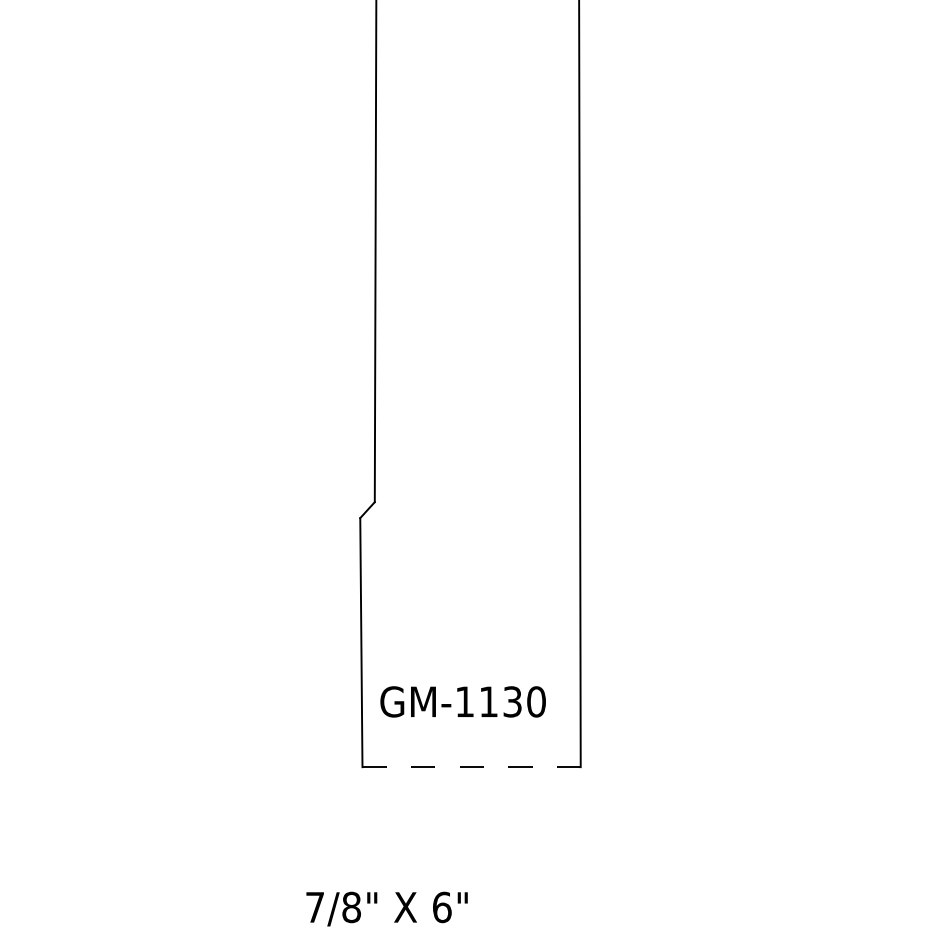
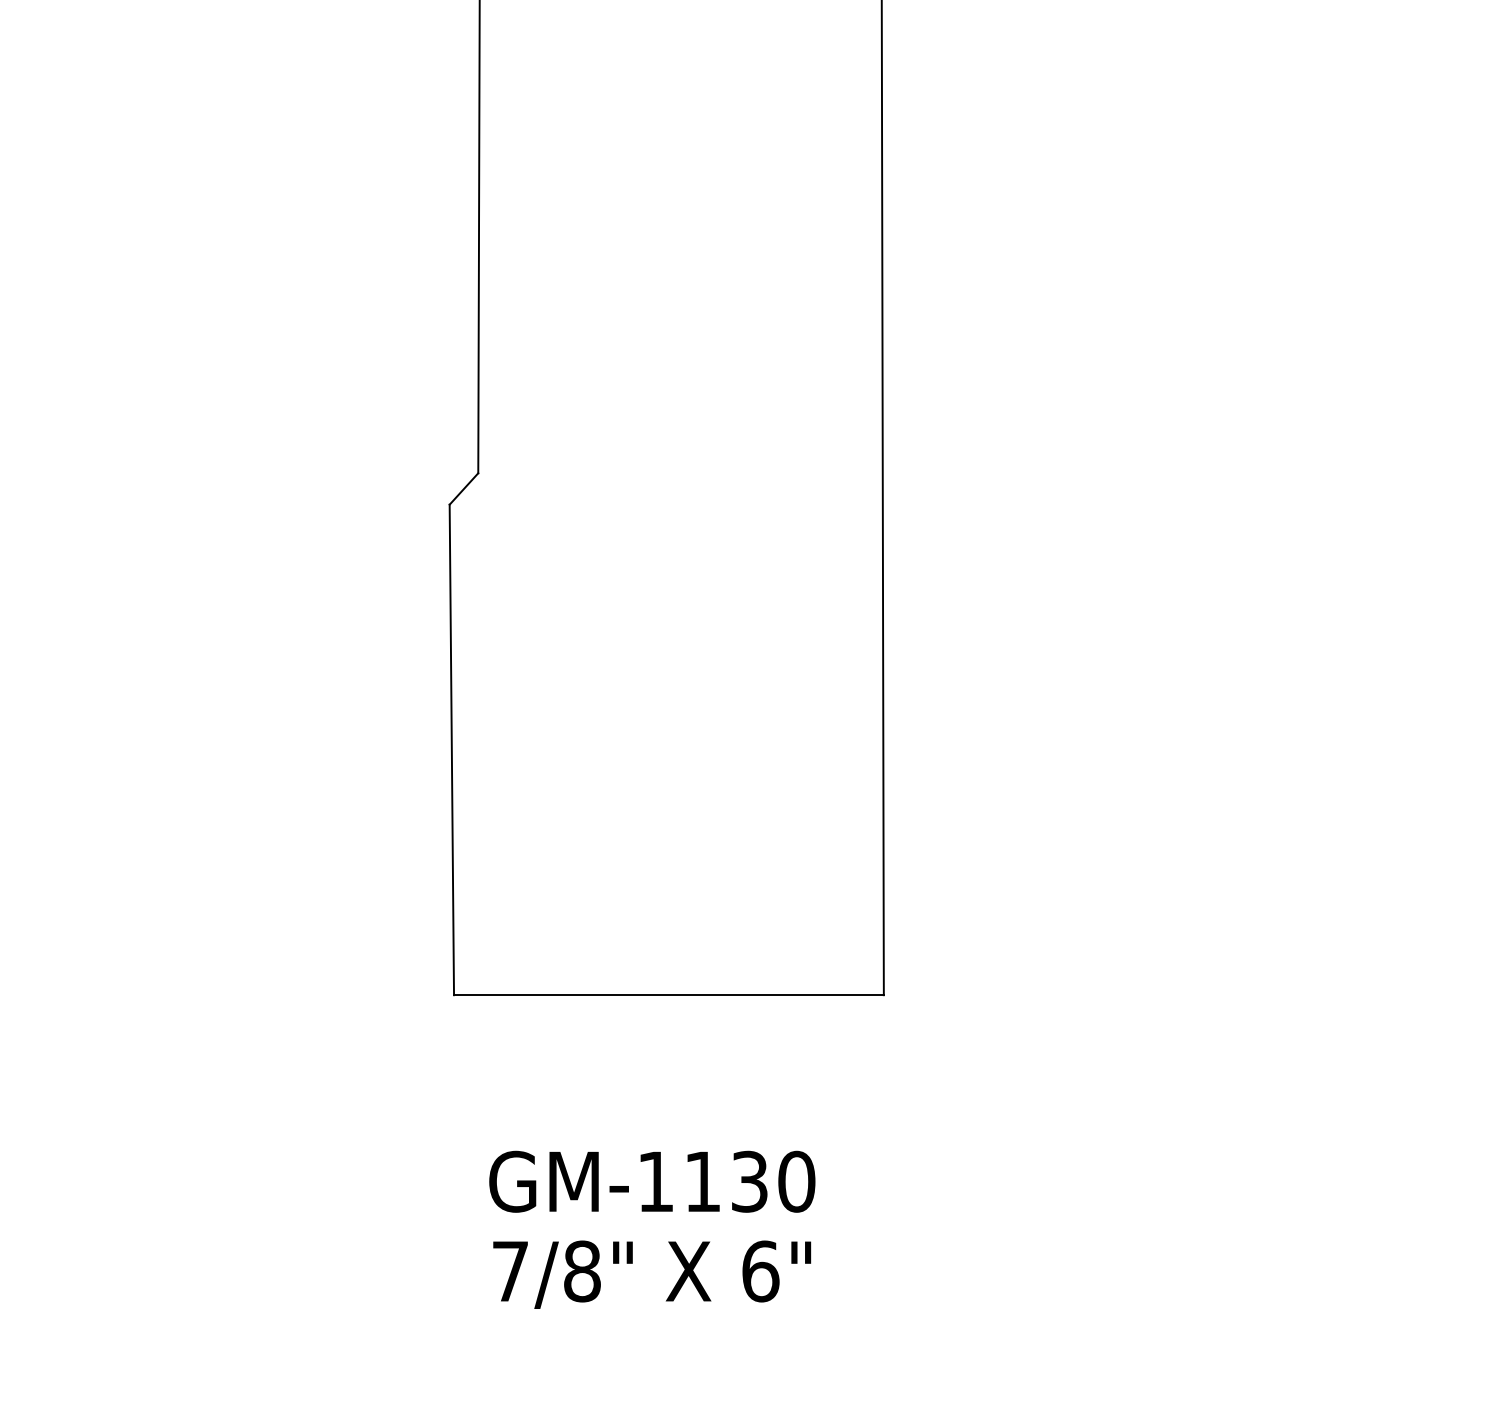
text: (462, 701) -> (651, 1180), moved
line: (472, 767) -> (670, 995), dashed -> solid
text: (386, 908) -> (651, 1273), moved

